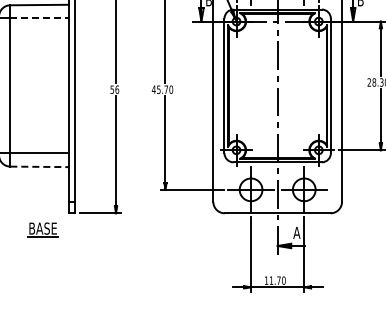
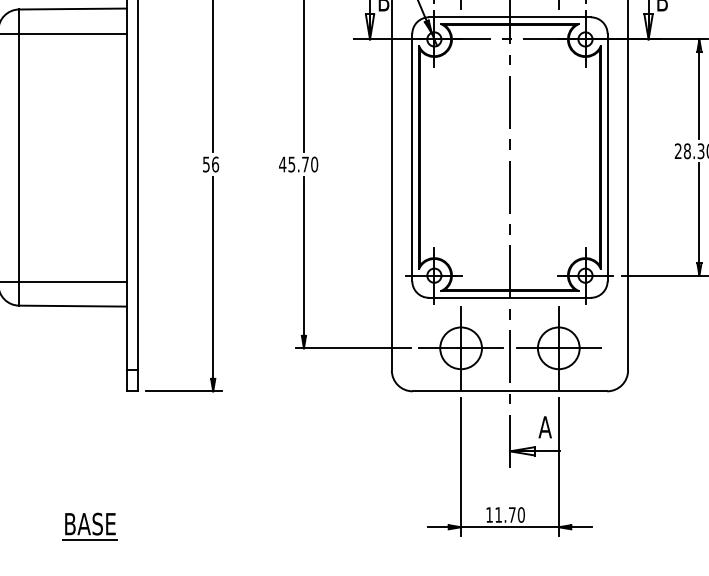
line: (40, 18) -> (74, 33), dashed -> solid
line: (40, 166) -> (74, 305), dashed -> solid
part: (42, 229) -> (89, 525), moved

